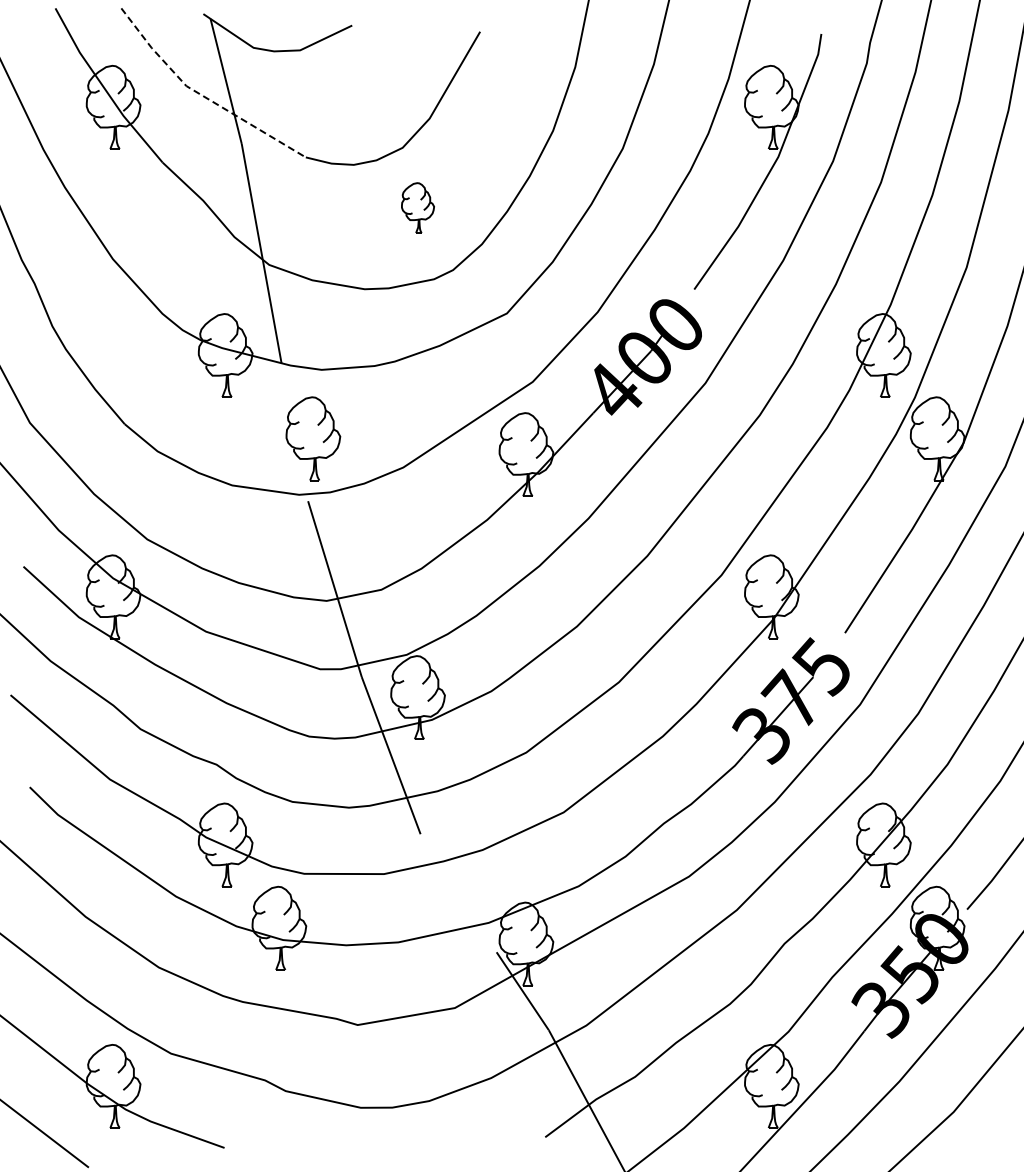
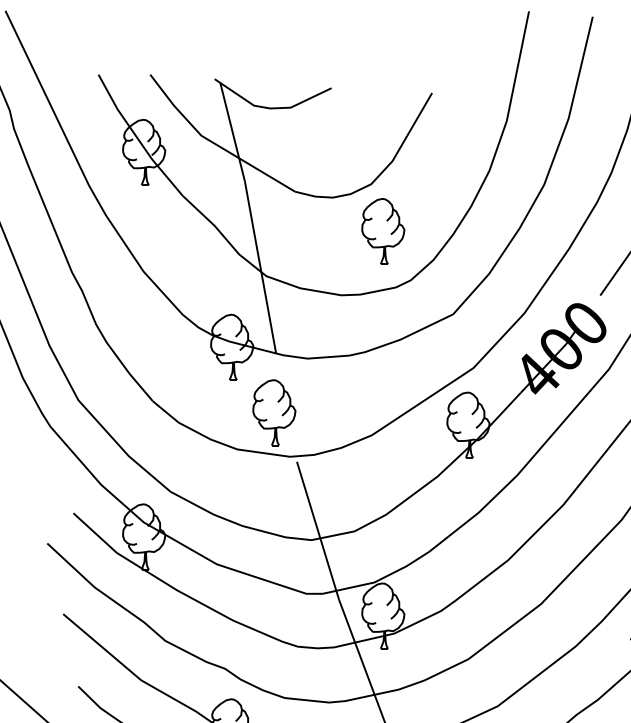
line: (201, 95) -> (213, 143), dashed -> solid
part: (417, 207) -> (382, 231), size x1.67
part: (313, 438) -> (274, 412), moved

